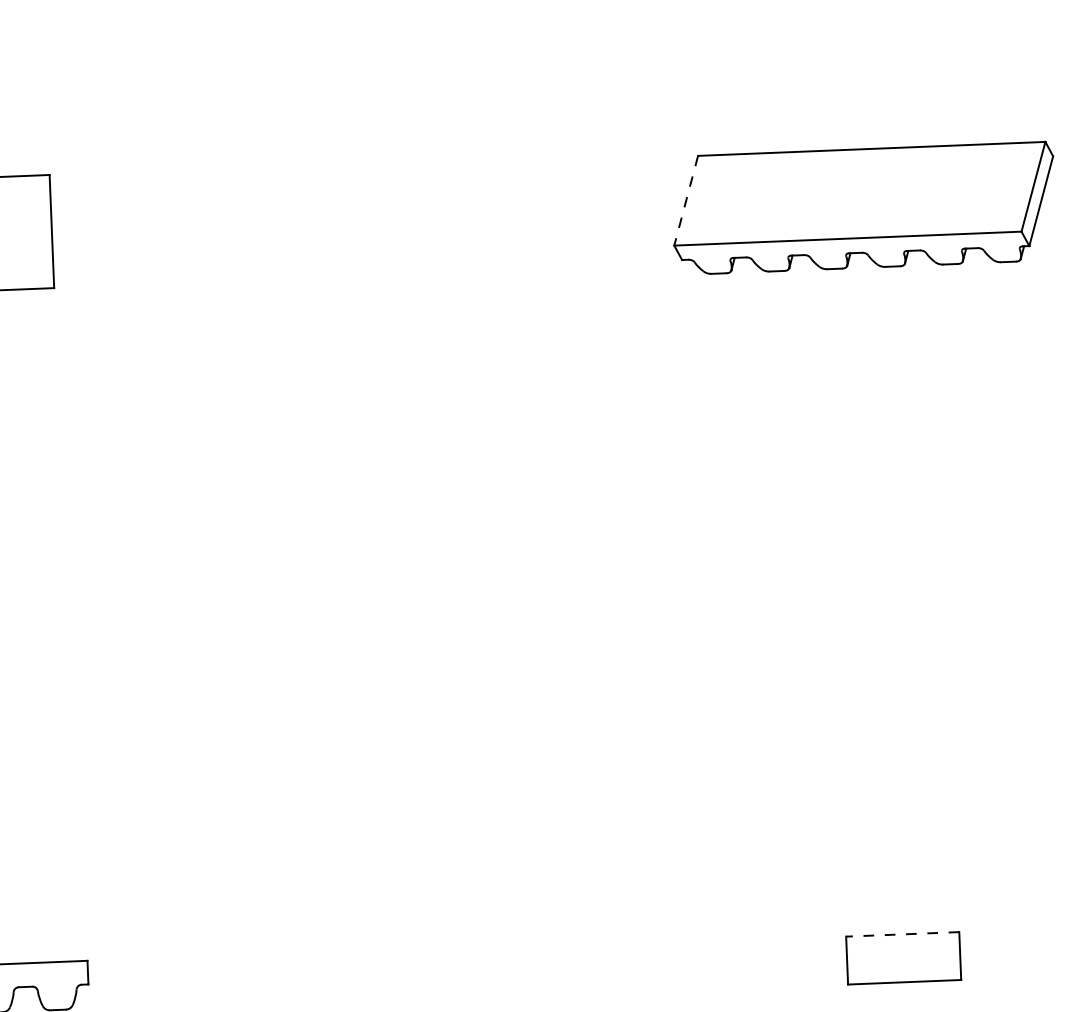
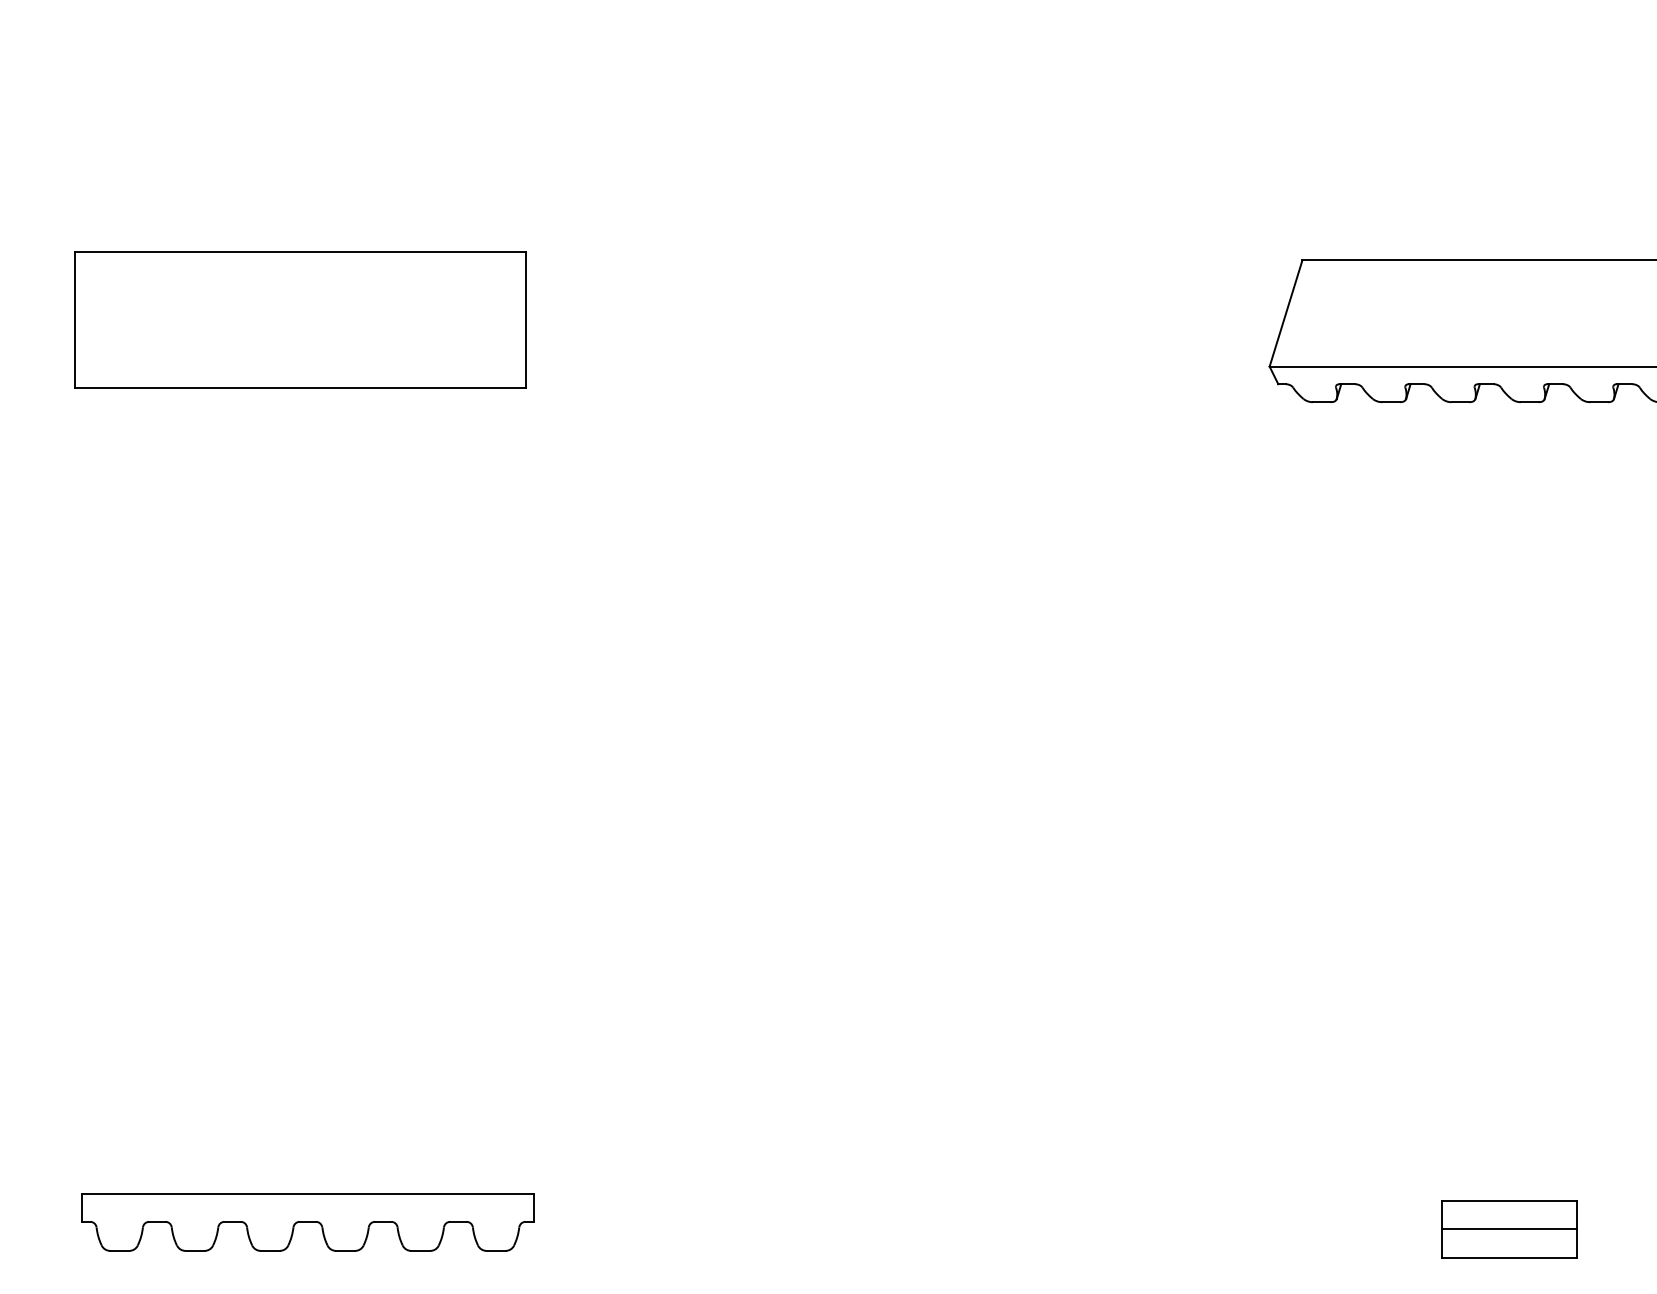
line: (686, 200) -> (1286, 313), dashed -> solid
line: (902, 934) -> (1509, 1201), dashed -> solid
line: (903, 958) -> (1509, 1229), added

